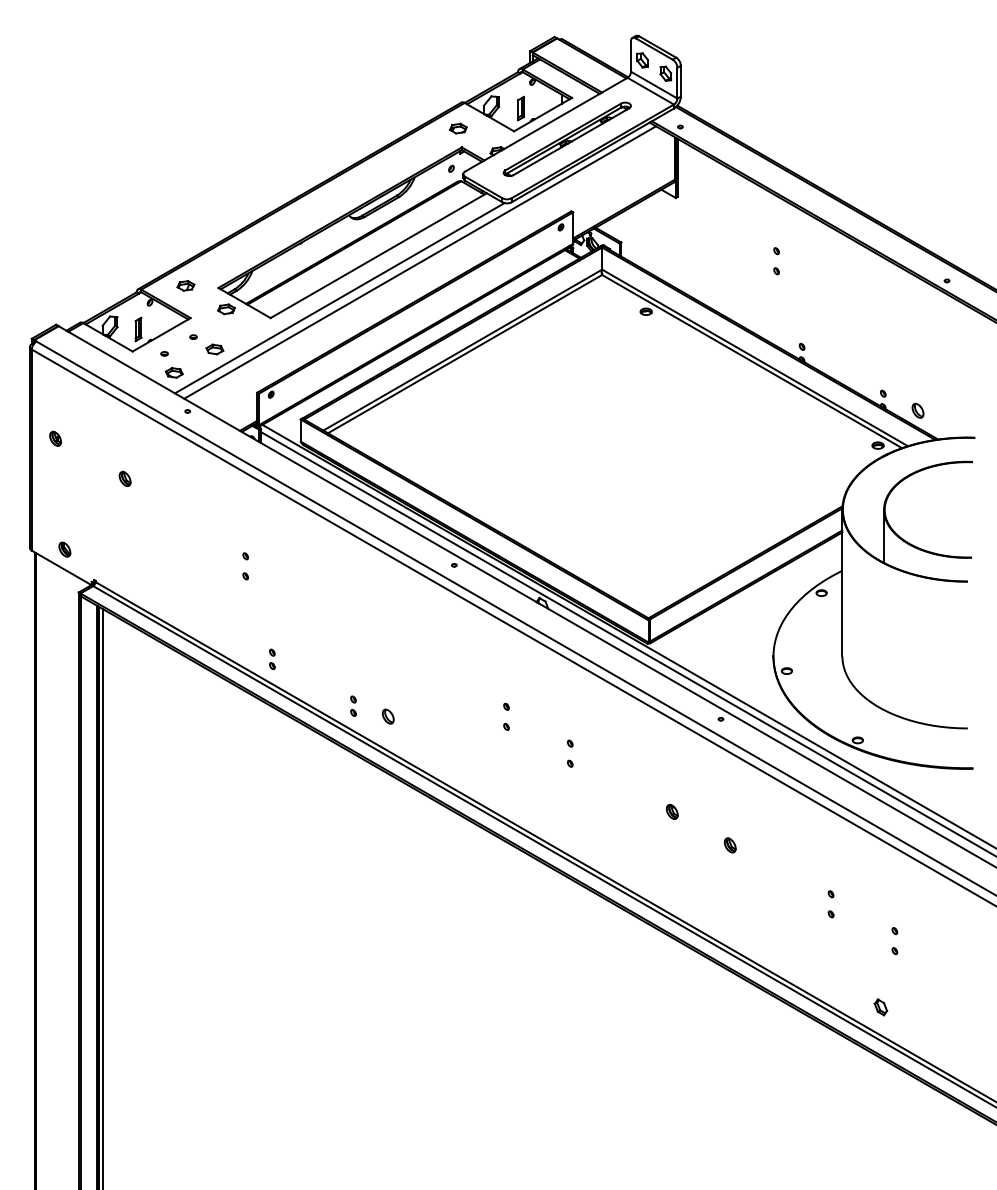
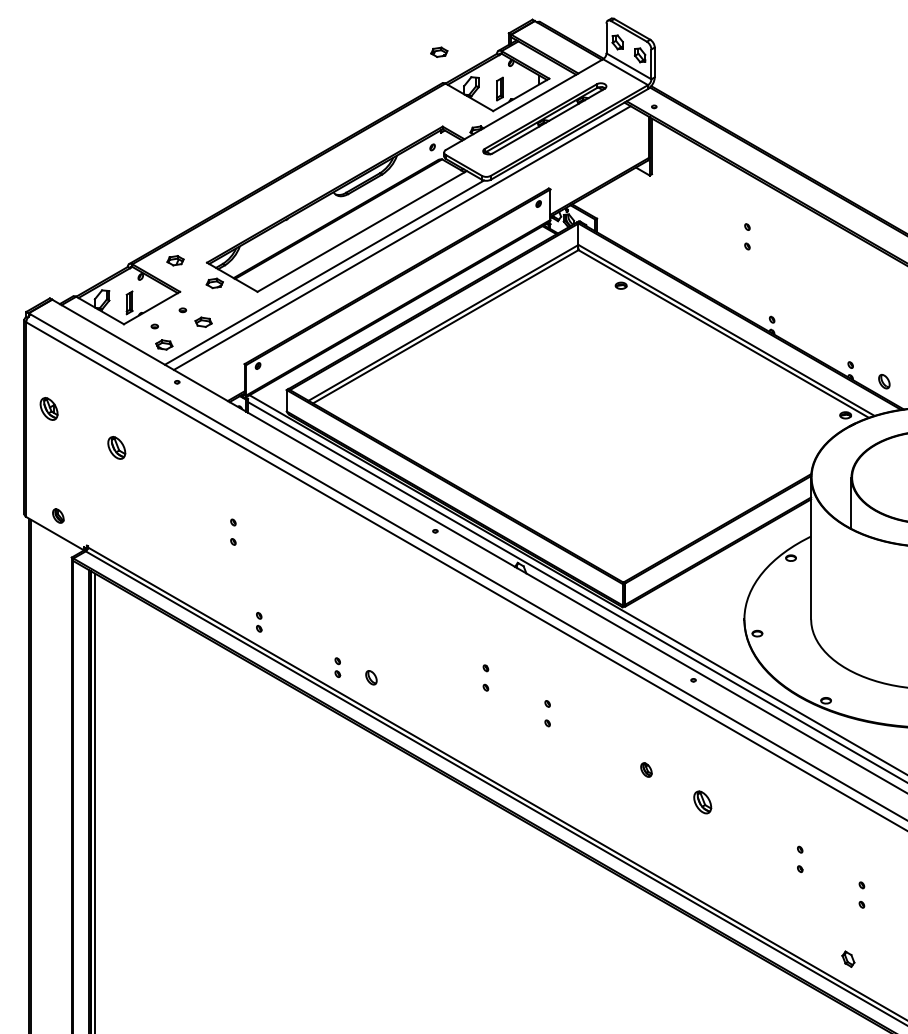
part: (457, 128) -> (438, 52), moved
part: (55, 438) -> (49, 408), size x1.6
part: (124, 478) -> (116, 447), size x1.6
part: (729, 845) -> (701, 802), size x1.6

